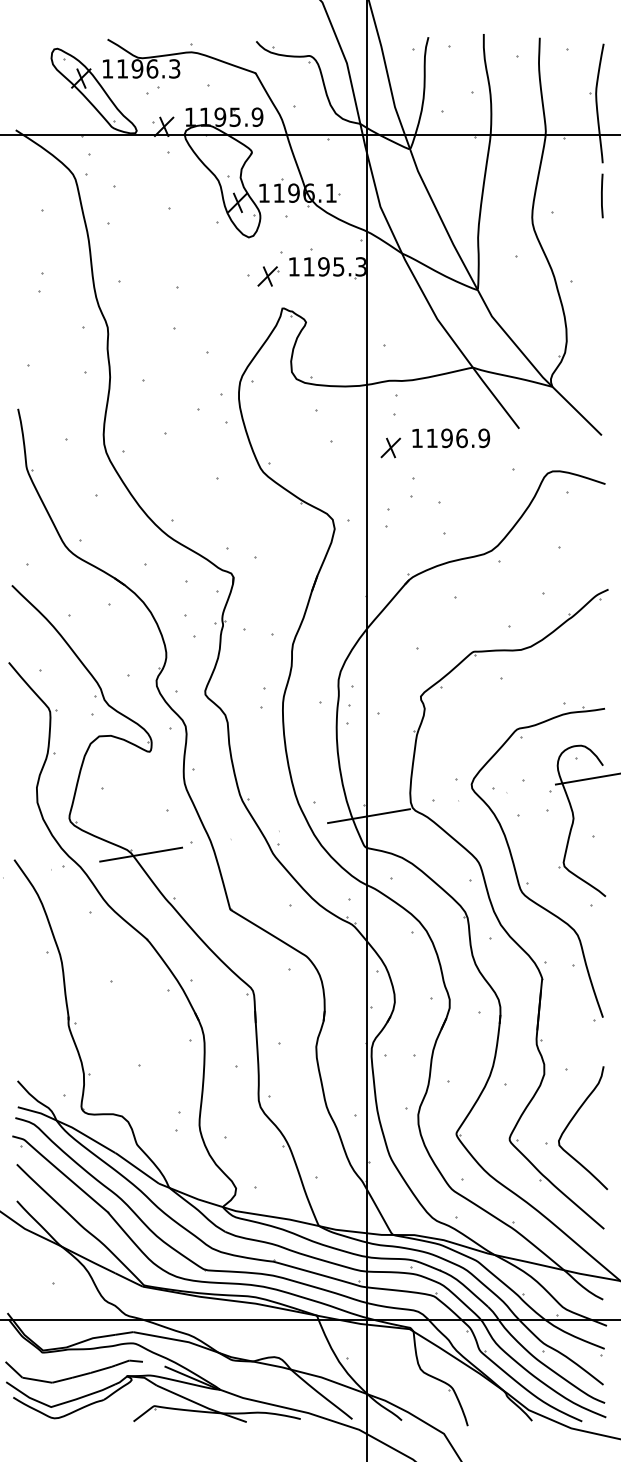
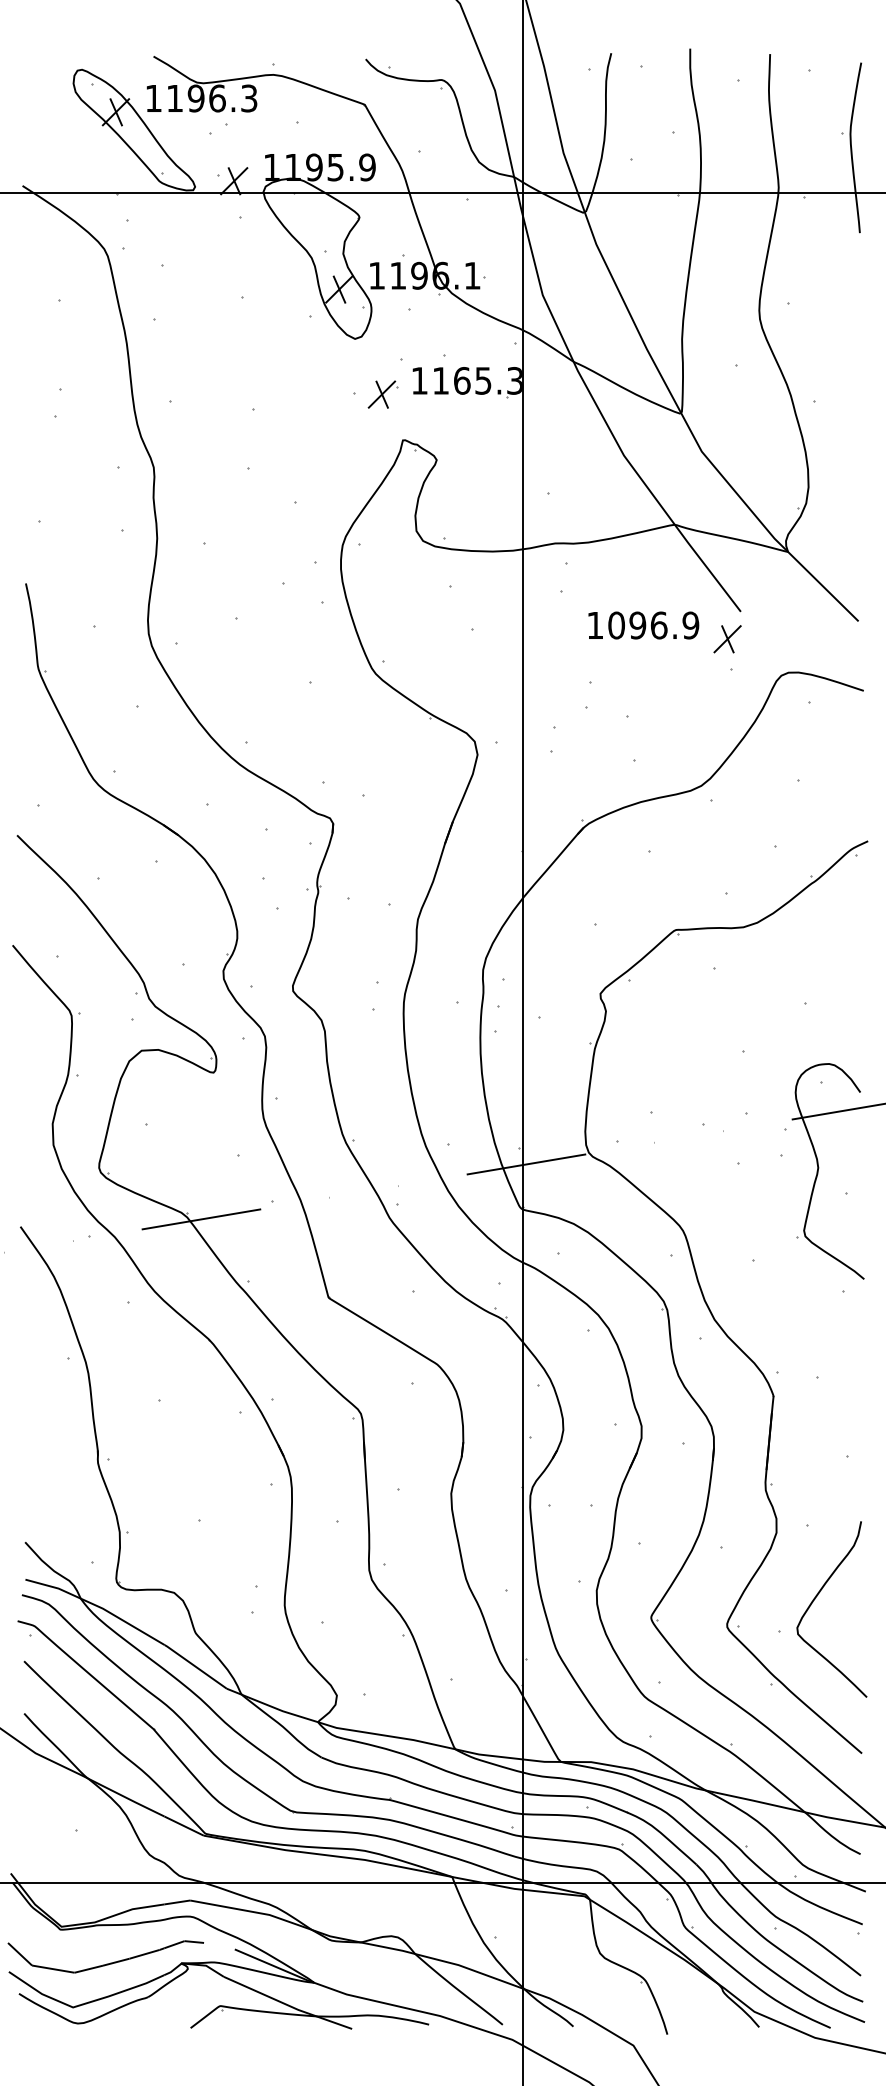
line: (601, 195) -> (858, 279), removed
text: (323, 266) -> (461, 380), 1195.3 -> 1165.3
text: (432, 438) -> (616, 625), 1196.9 -> 1096.9
part: (390, 448) -> (727, 639), moved
part: (515, 868) -> (735, 1238), removed

